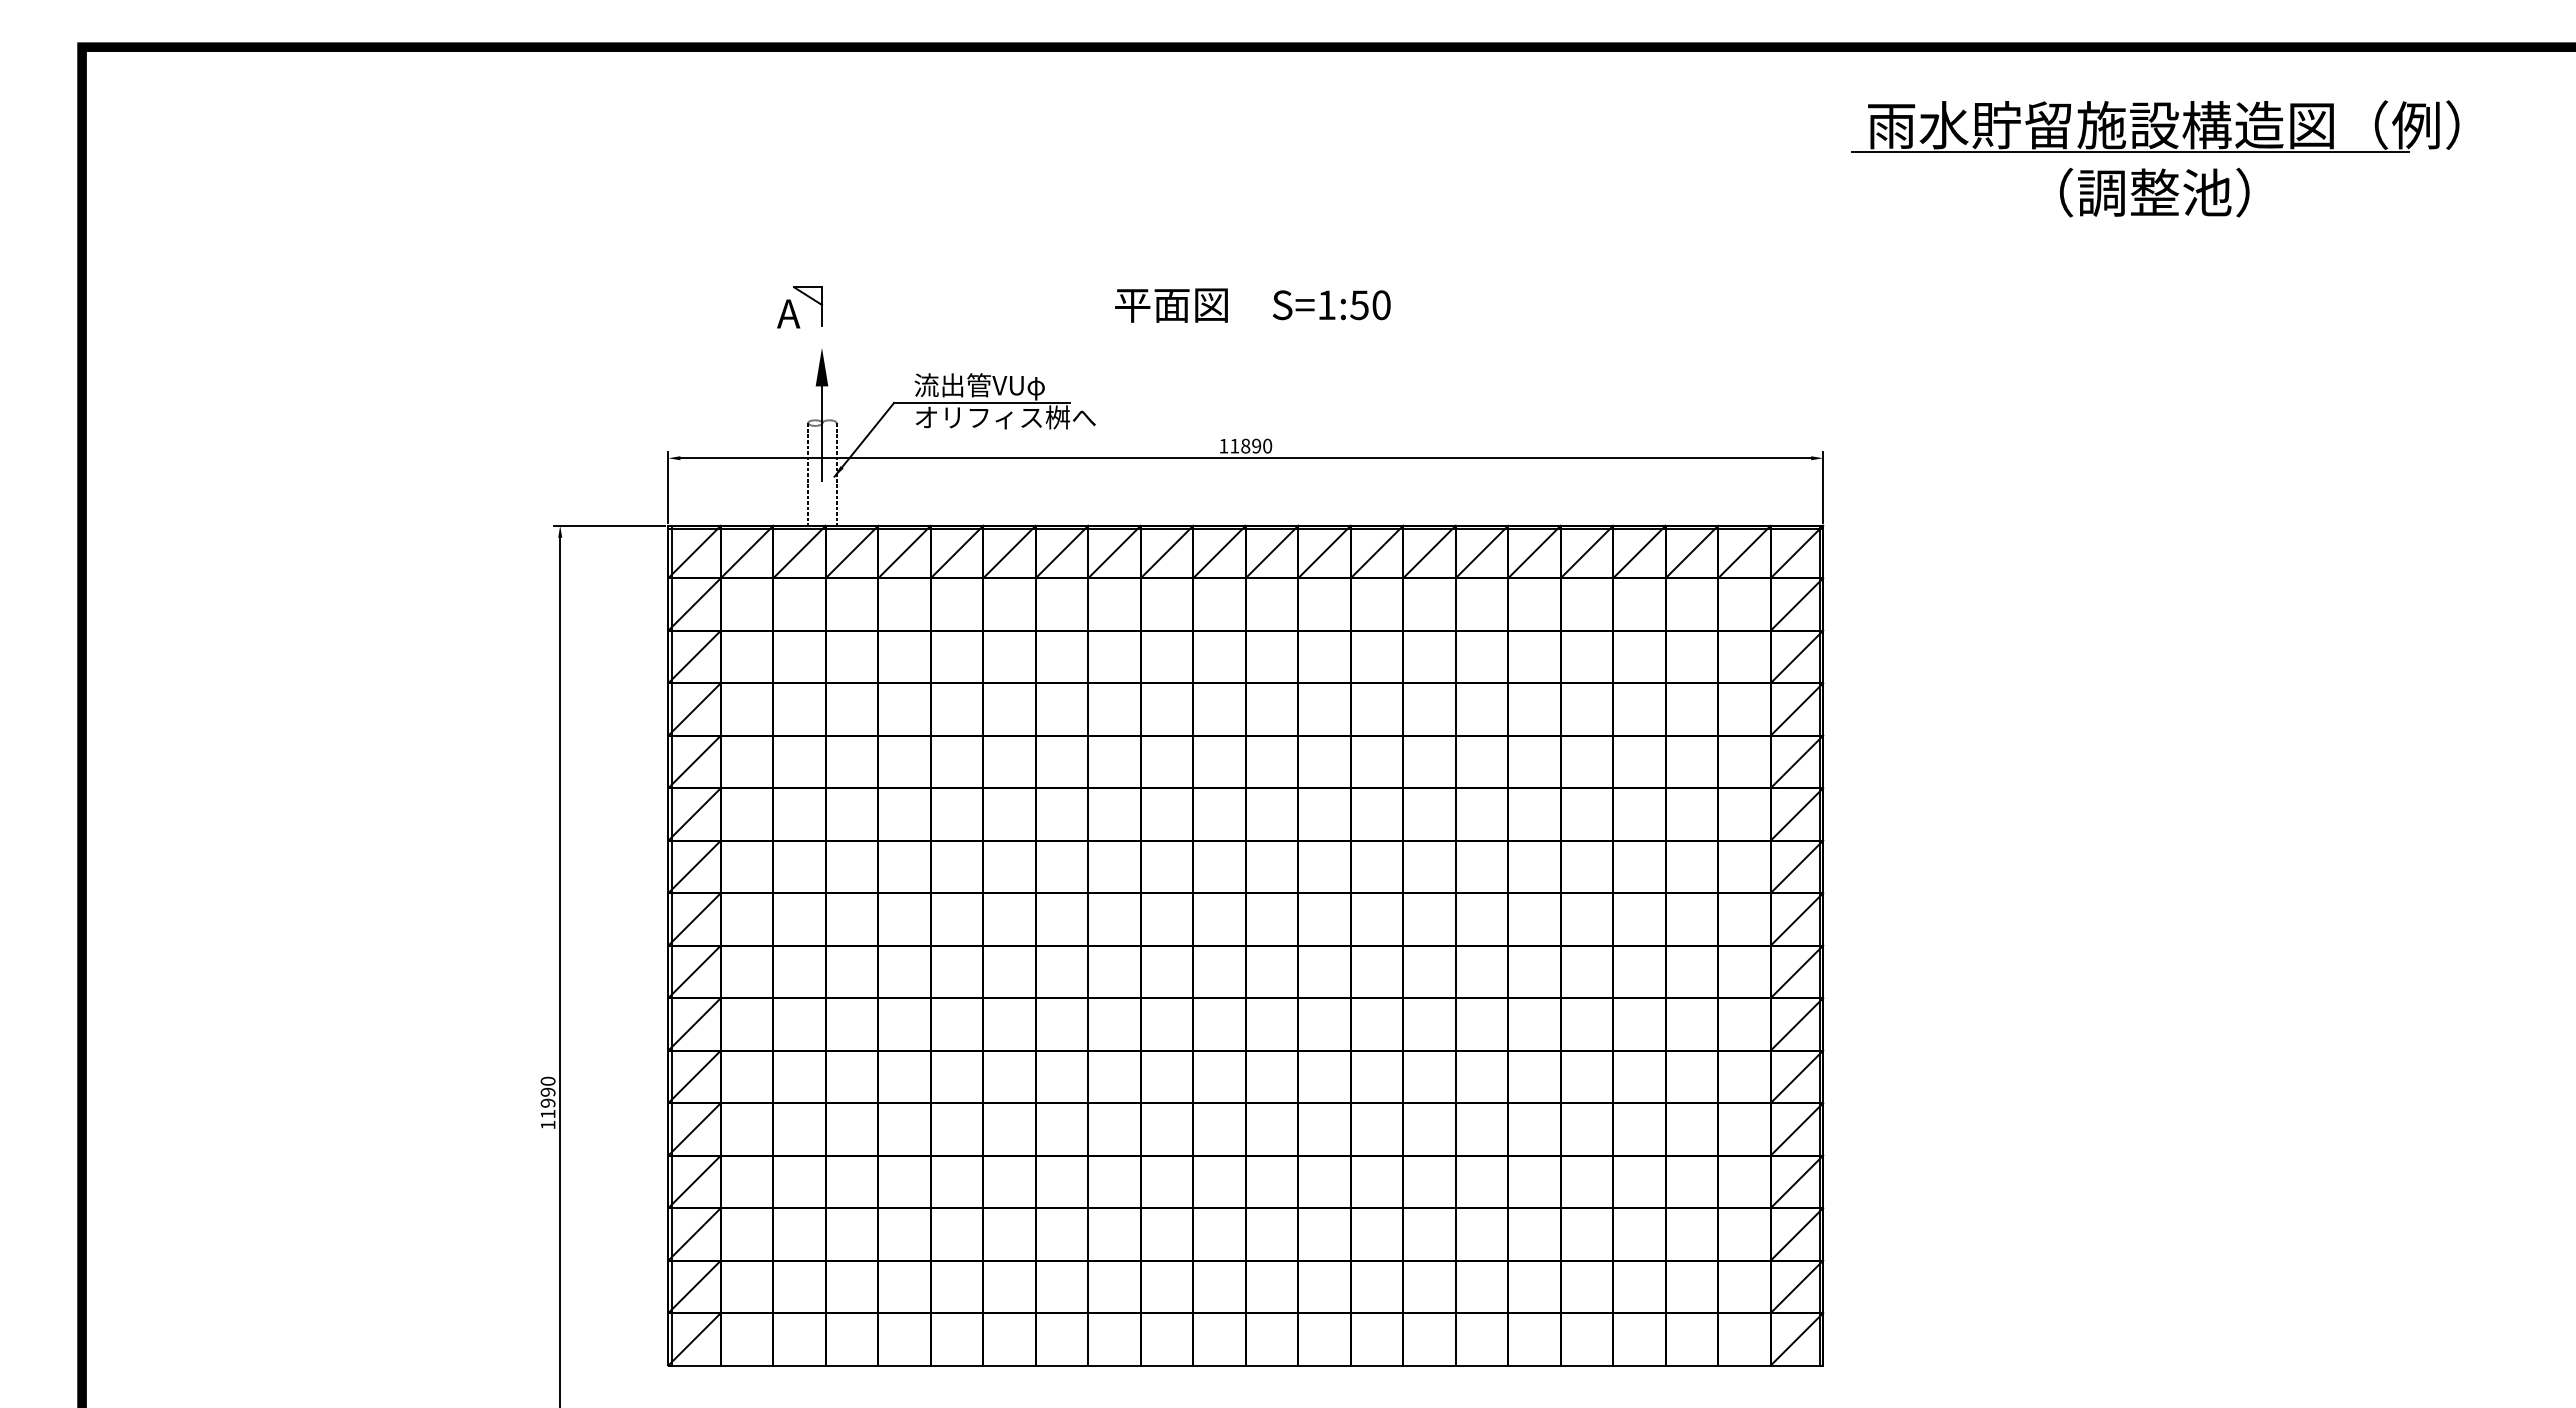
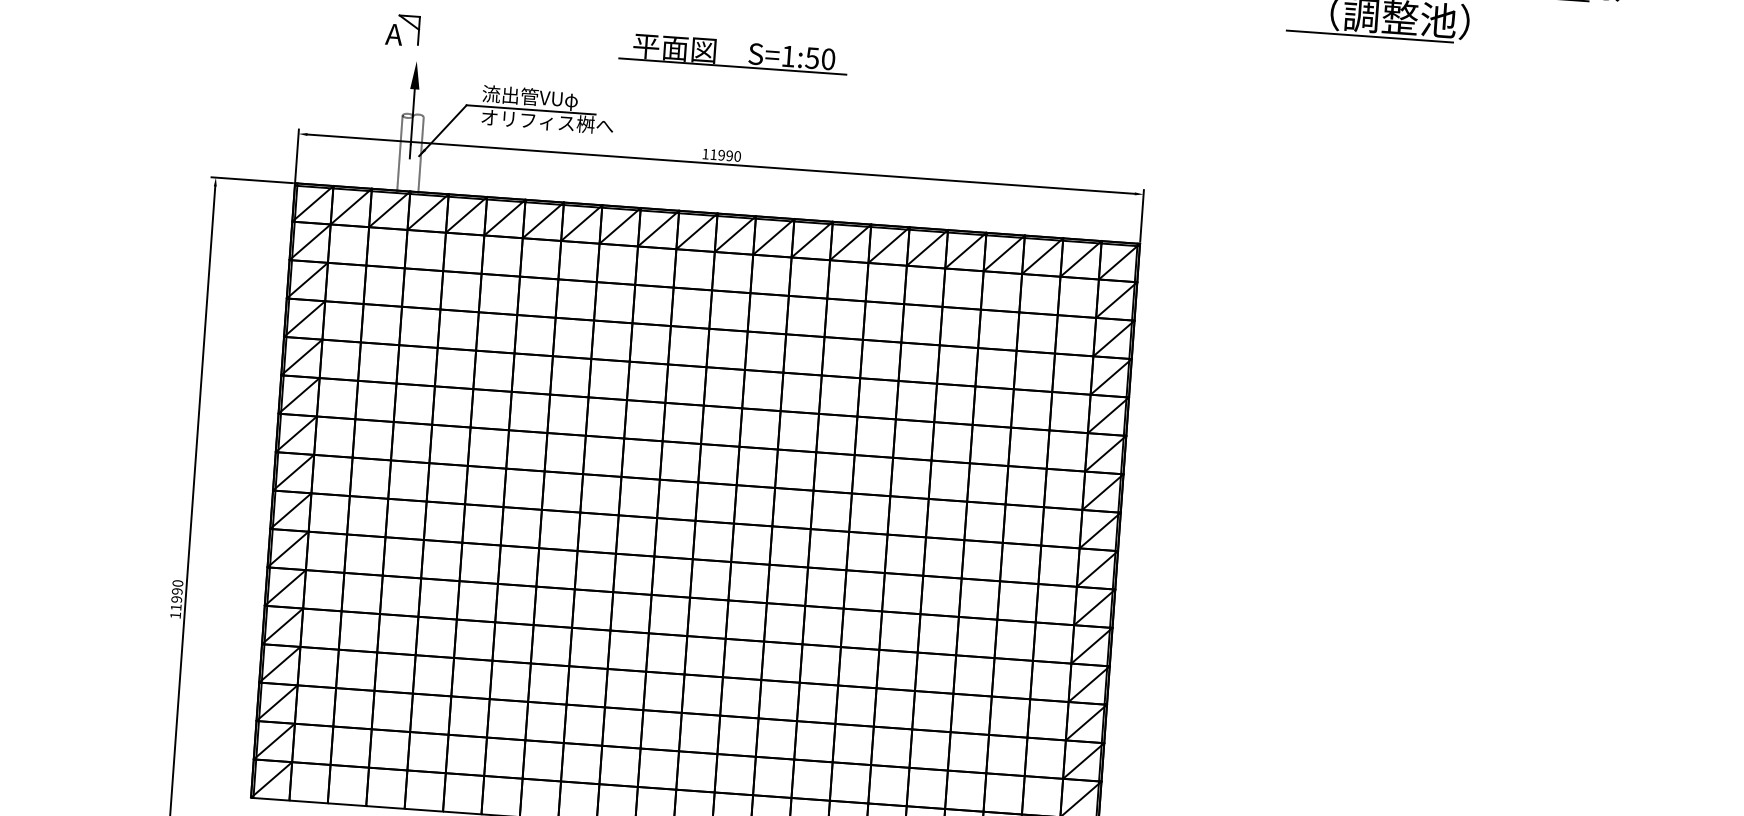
line: (2115, 221) -> (1369, 36), added
line: (1252, 324) -> (733, 66), added
text: (1245, 445) -> (721, 154), 11890 -> 11990

